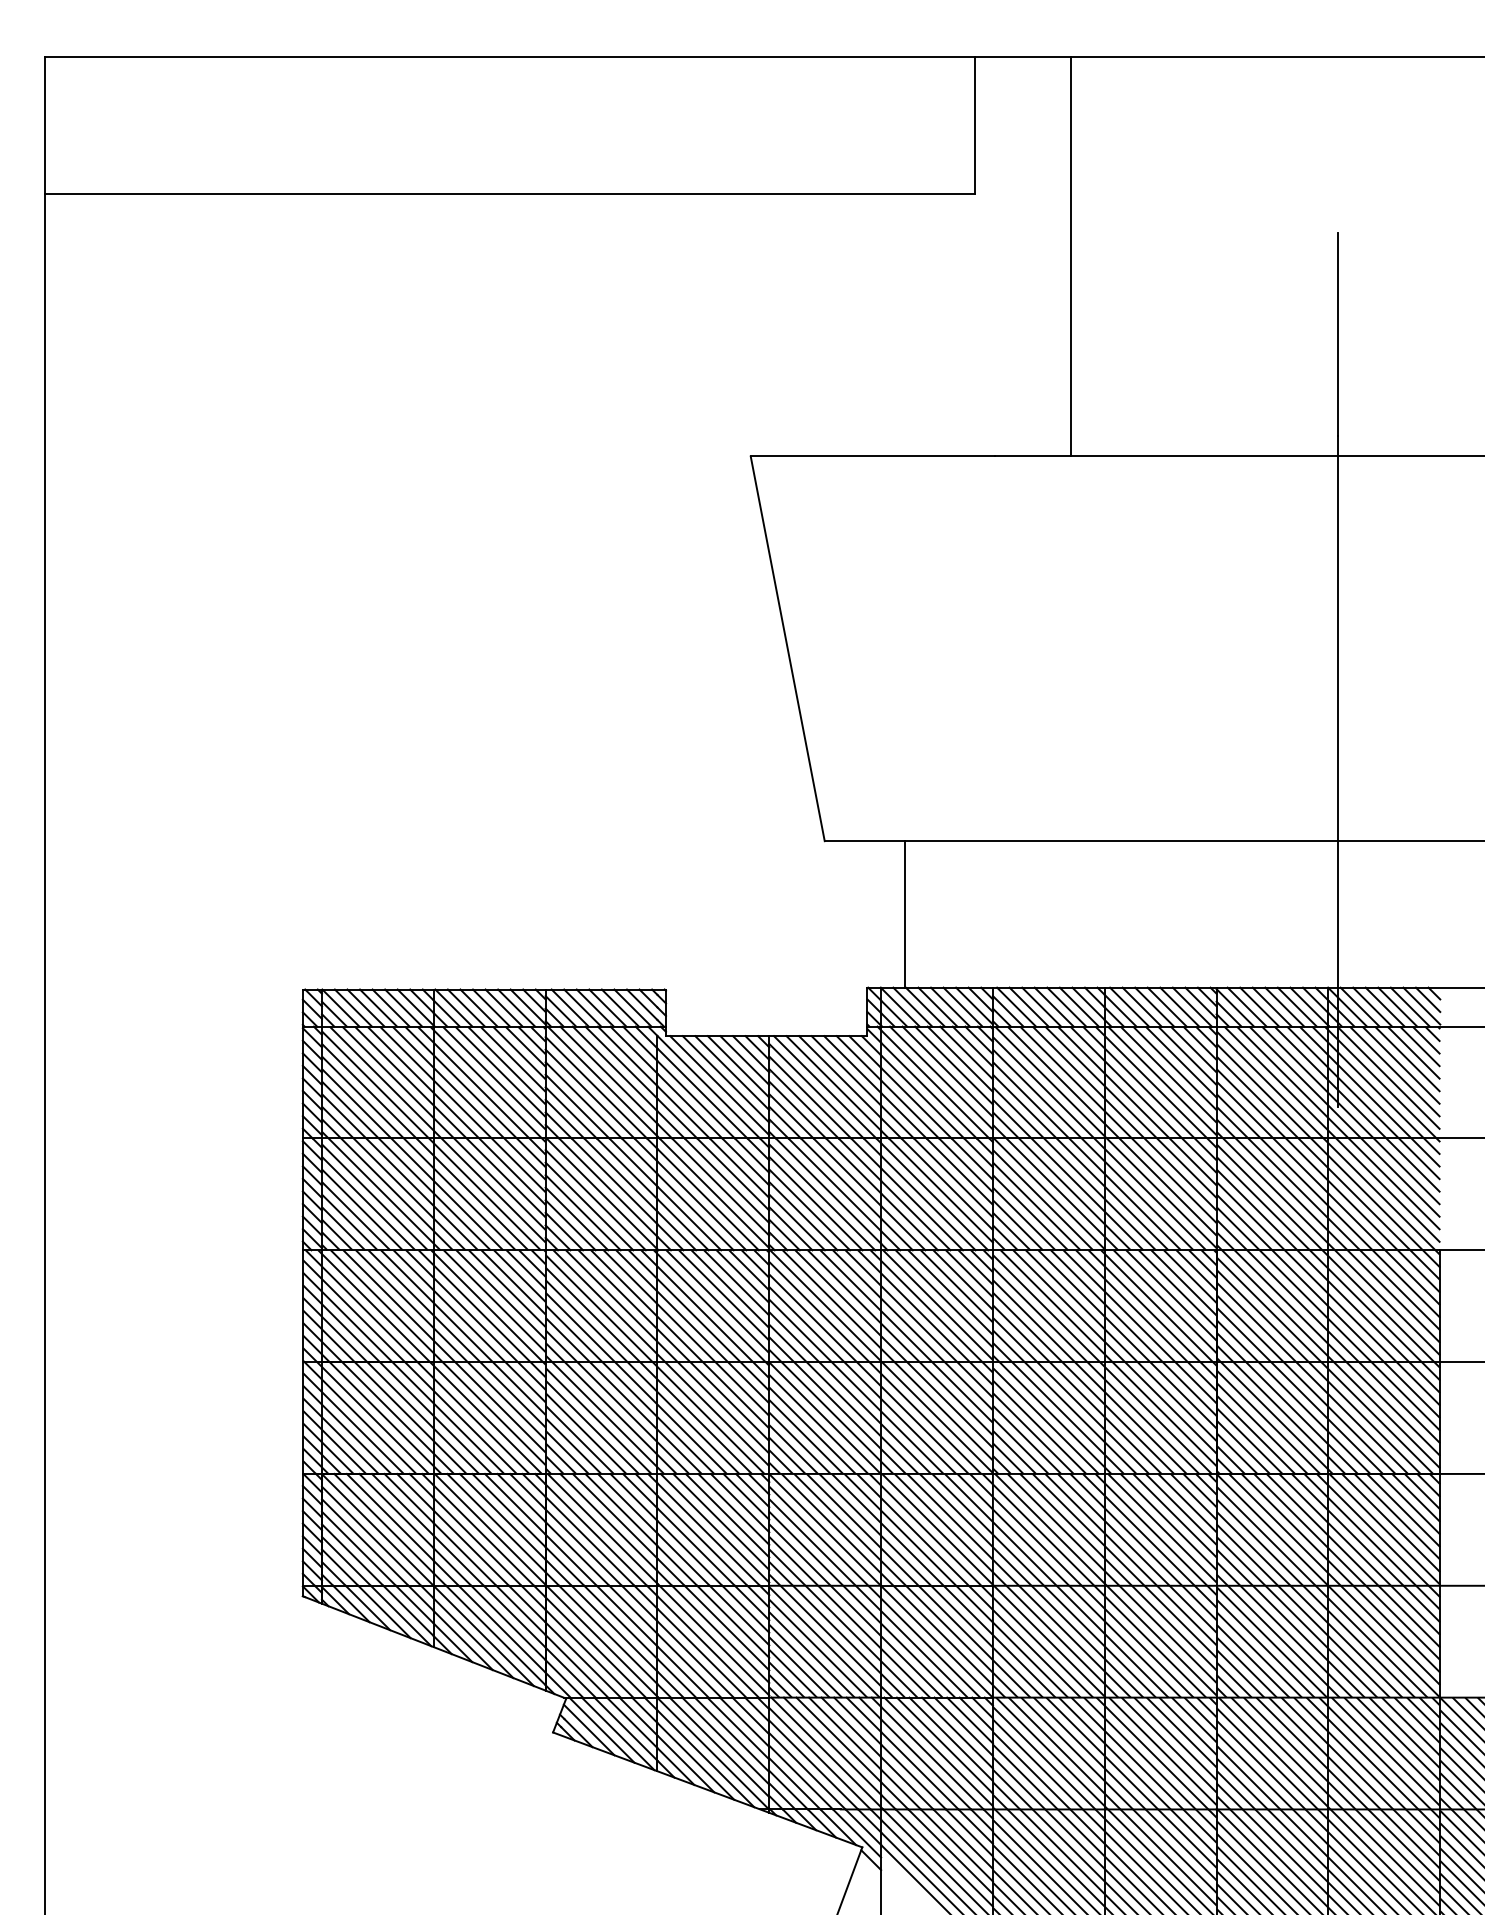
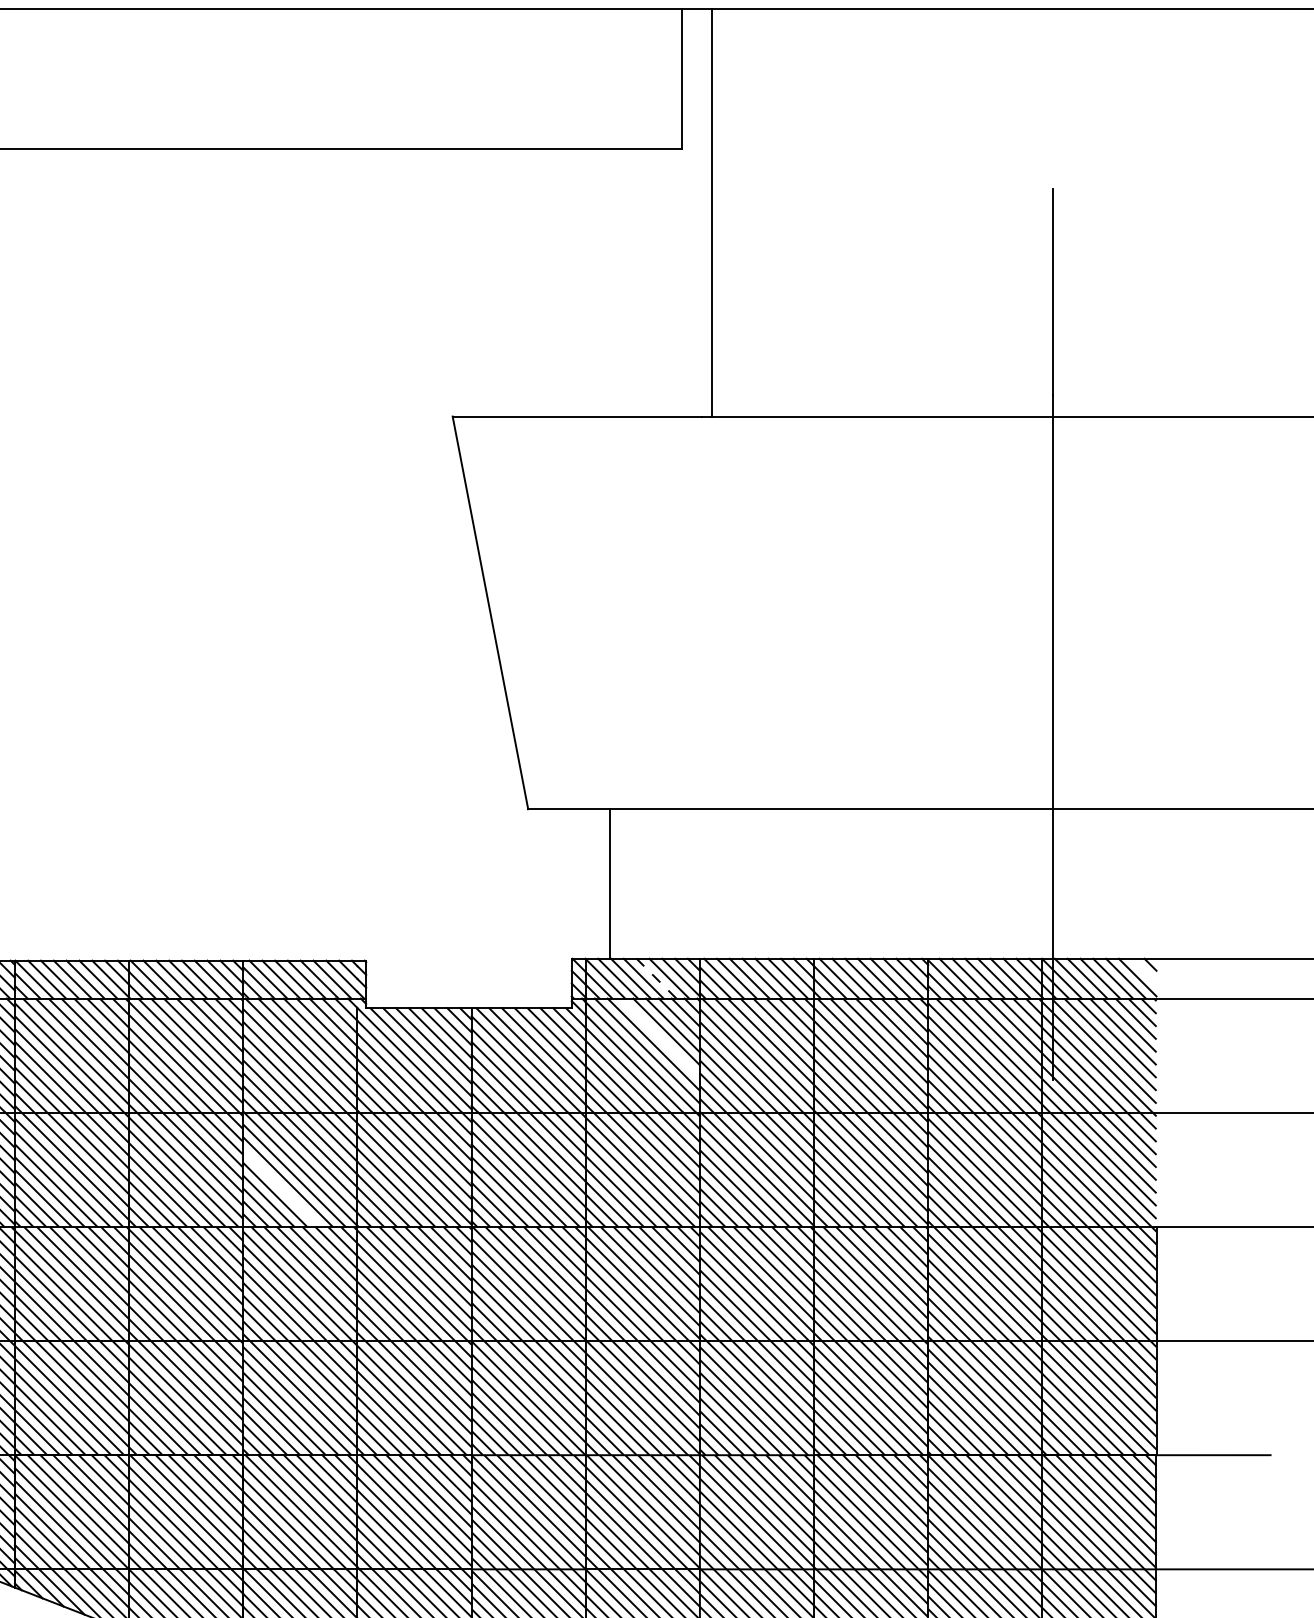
line: (1070, 256) -> (711, 212), moved
line: (1427, 999) -> (1143, 970), removed
line: (950, 1007) -> (656, 979), solid -> dashed
line: (953, 1065) -> (659, 1038), removed
line: (582, 1212) -> (280, 1188), removed

